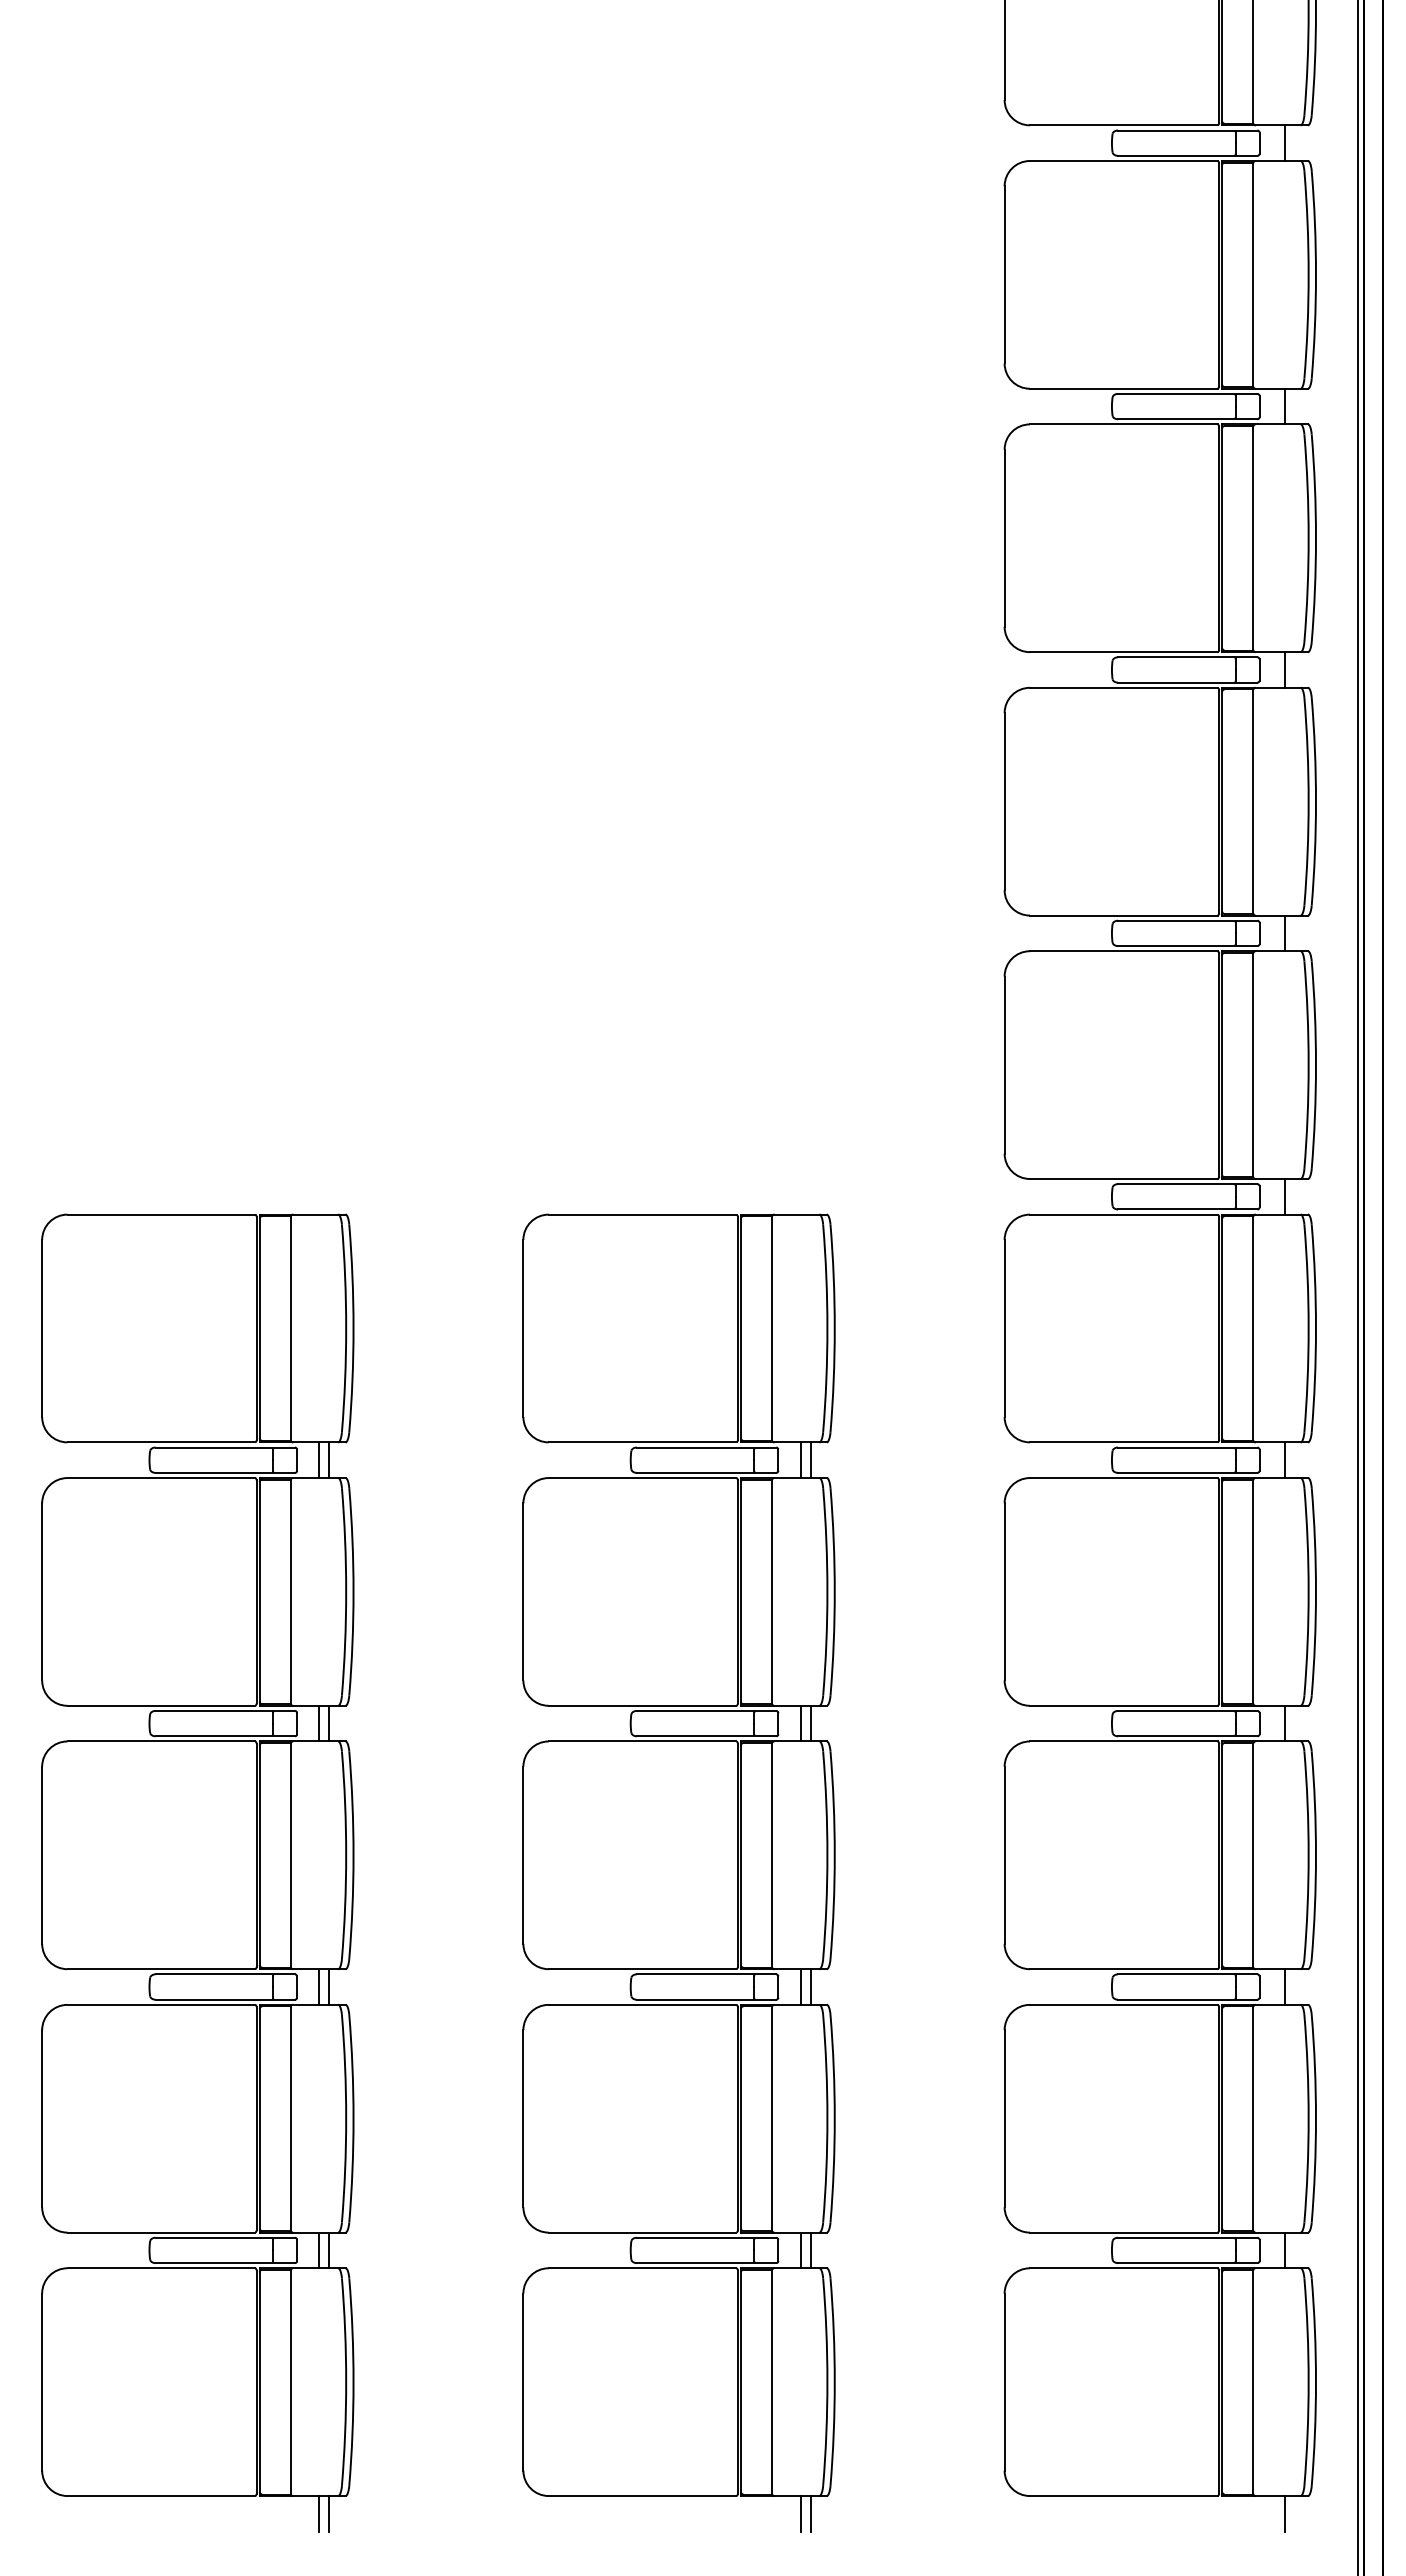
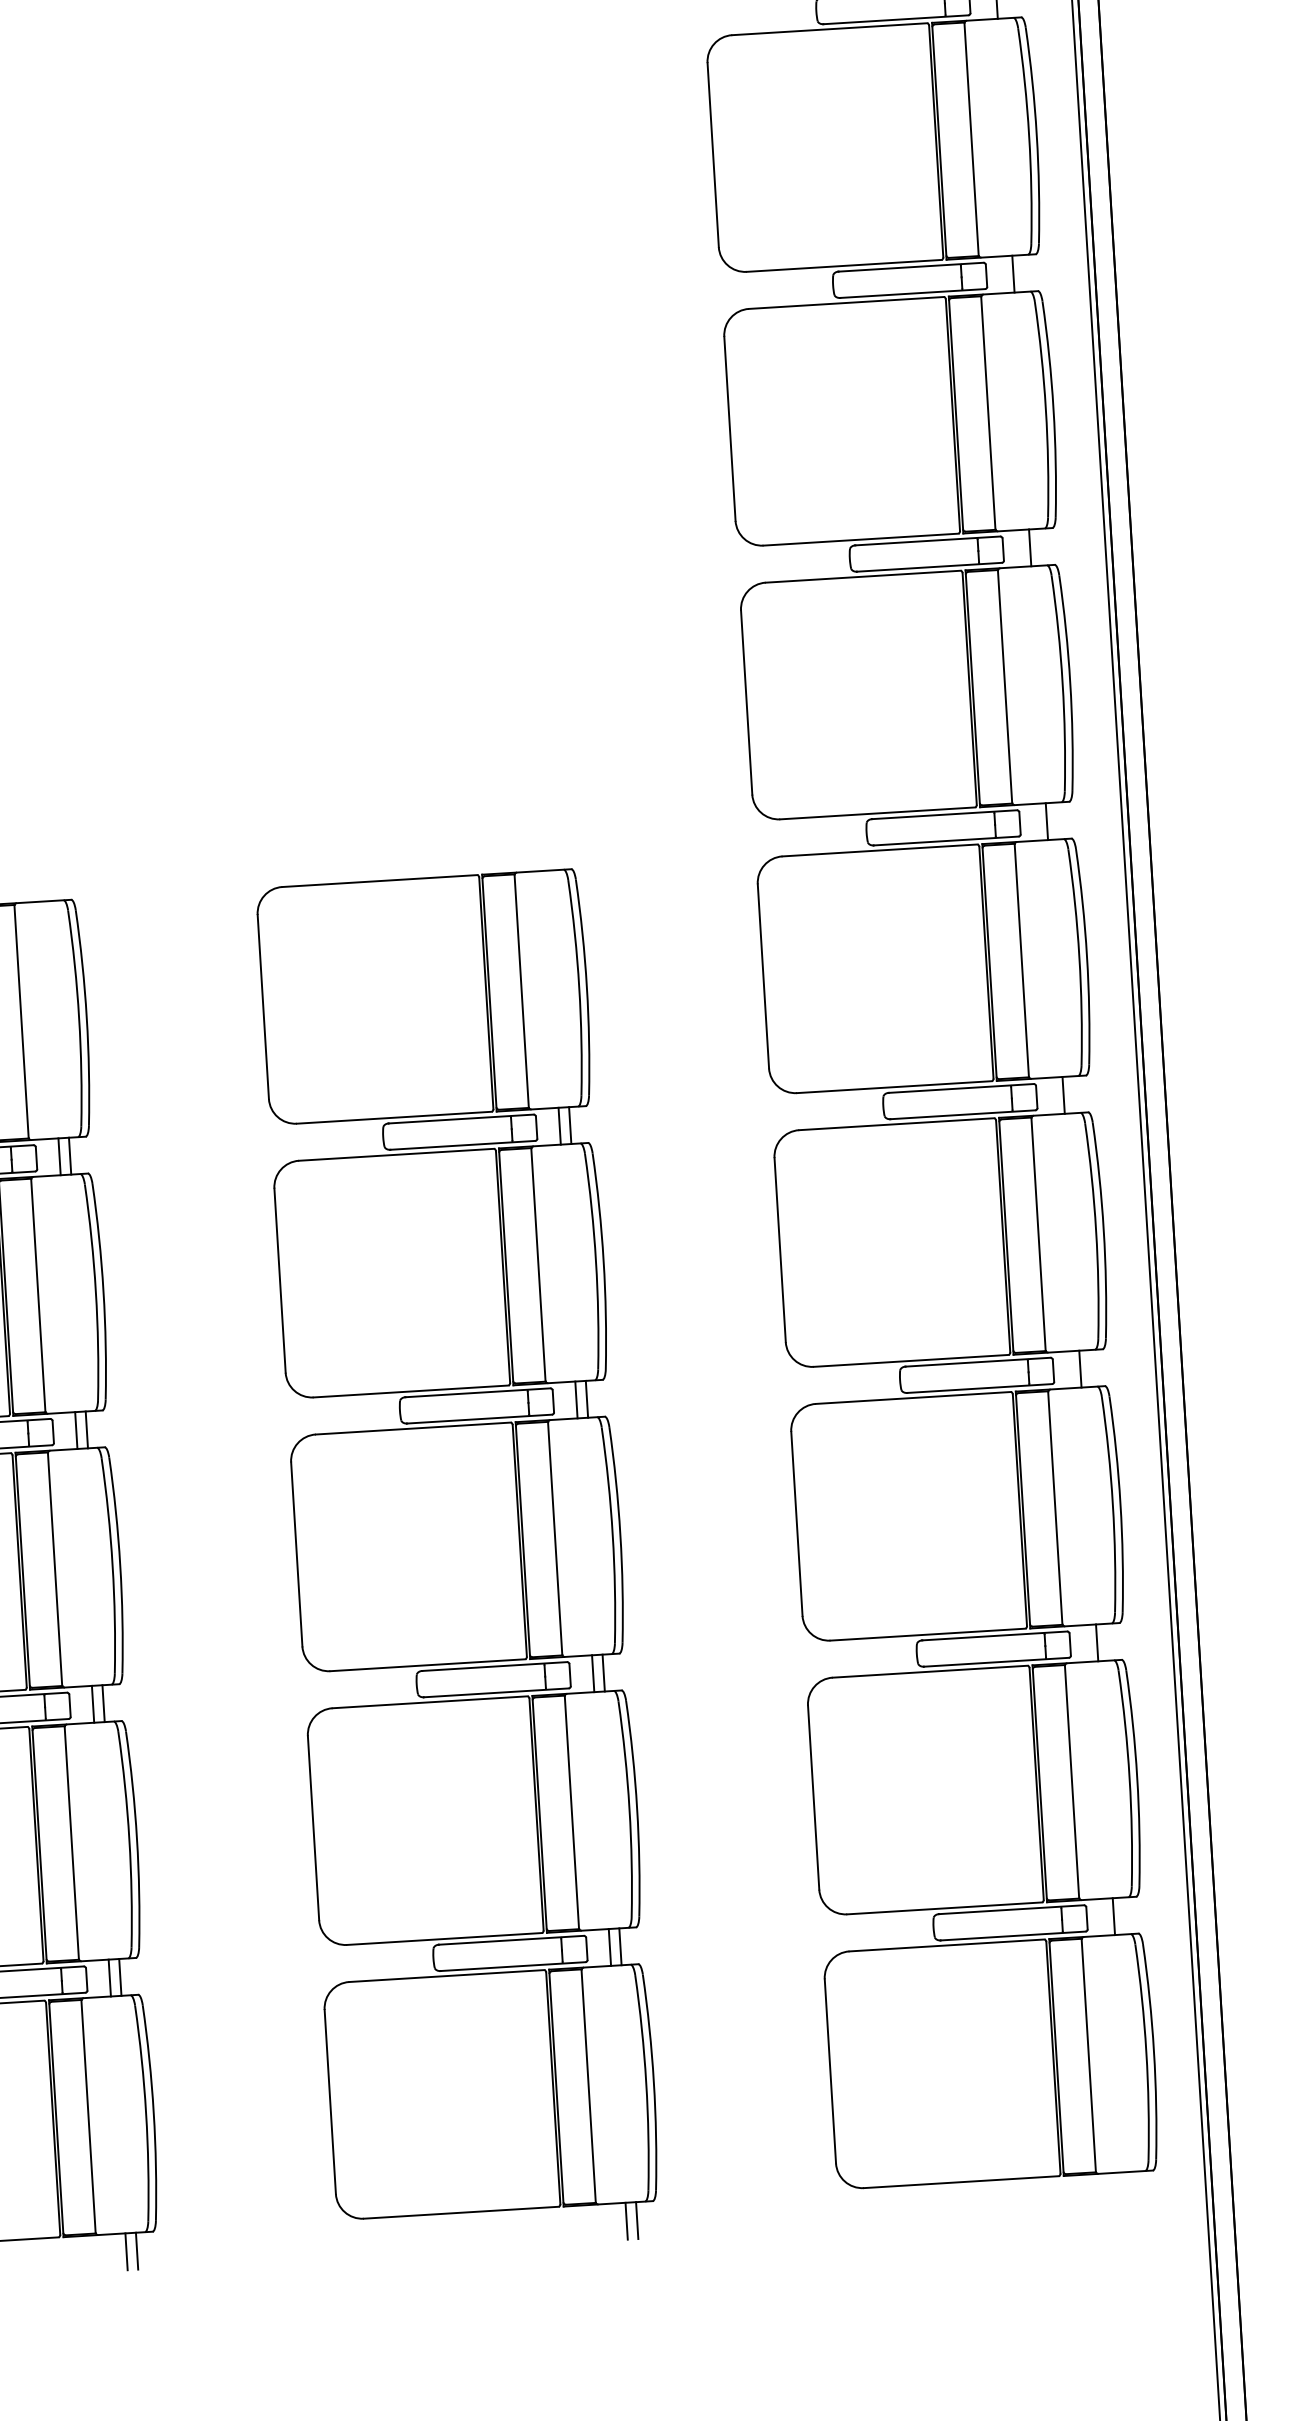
line: (1285, 2513) -> (1130, 2190), removed

